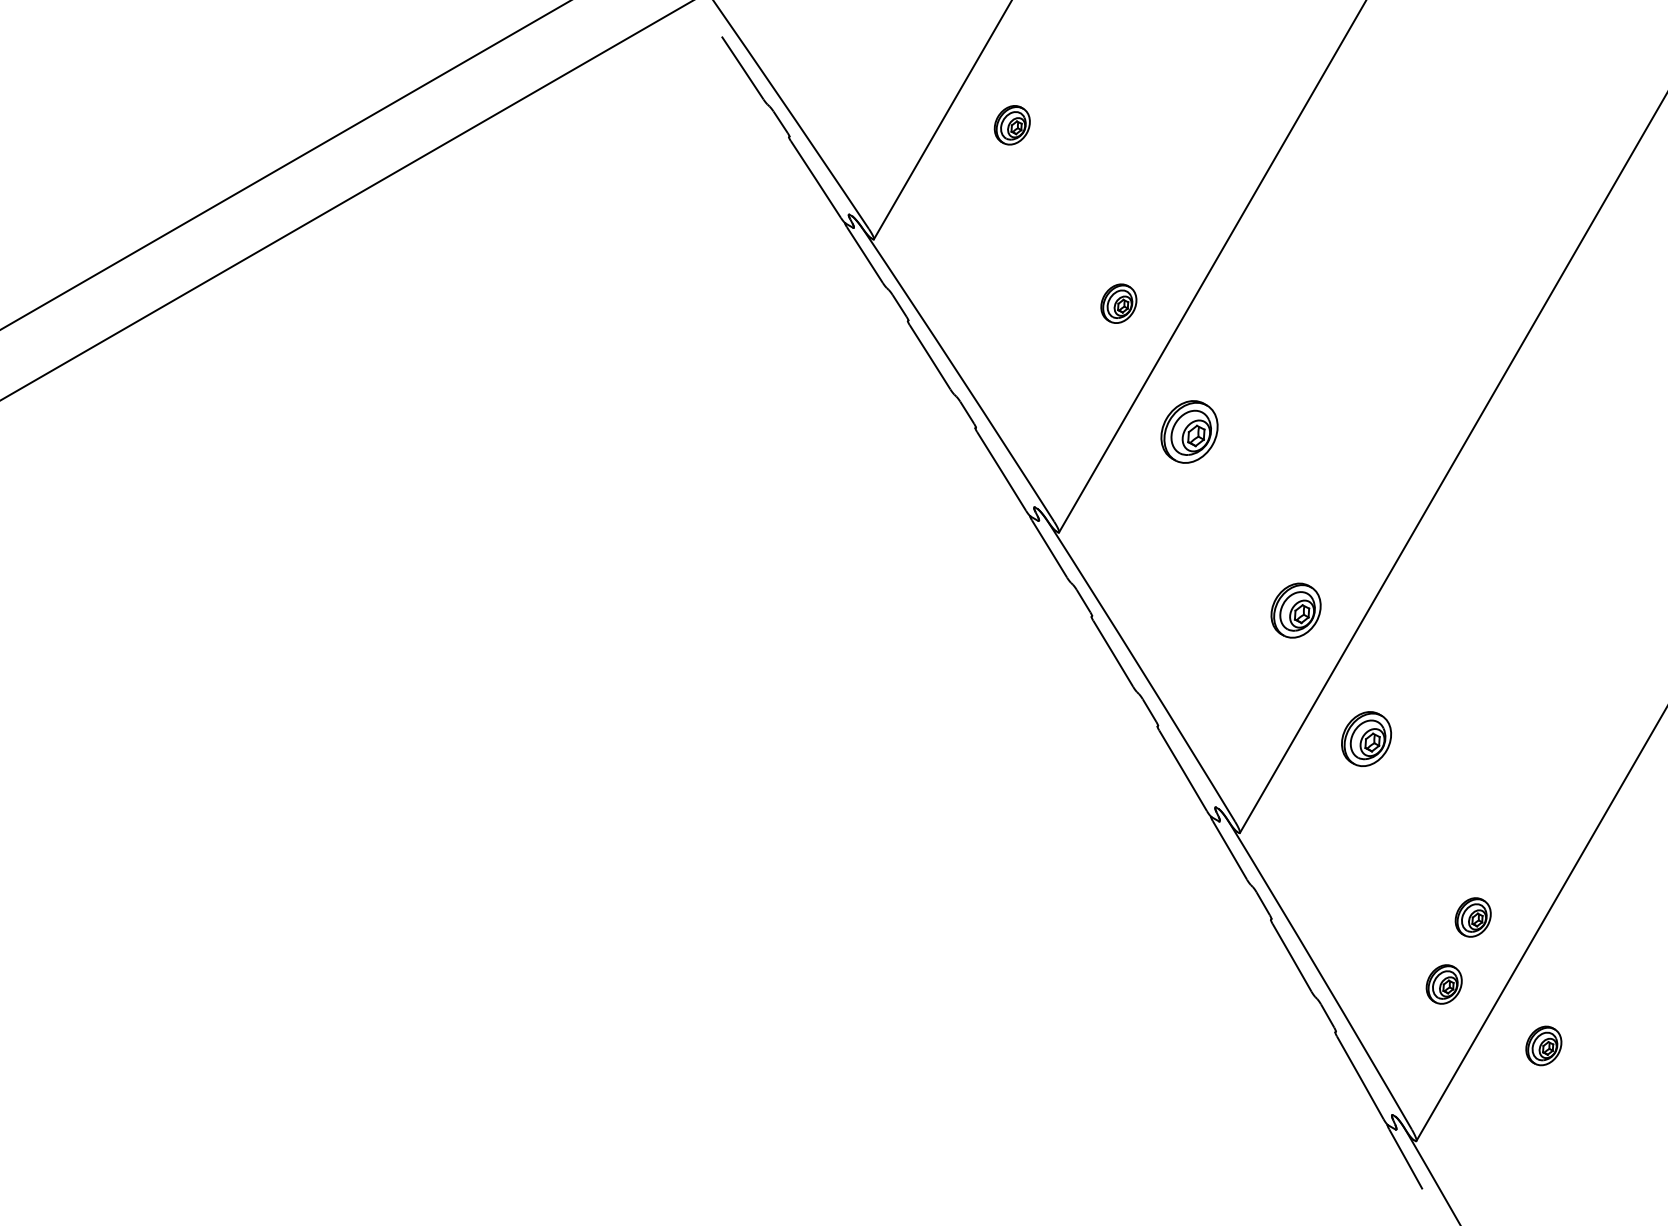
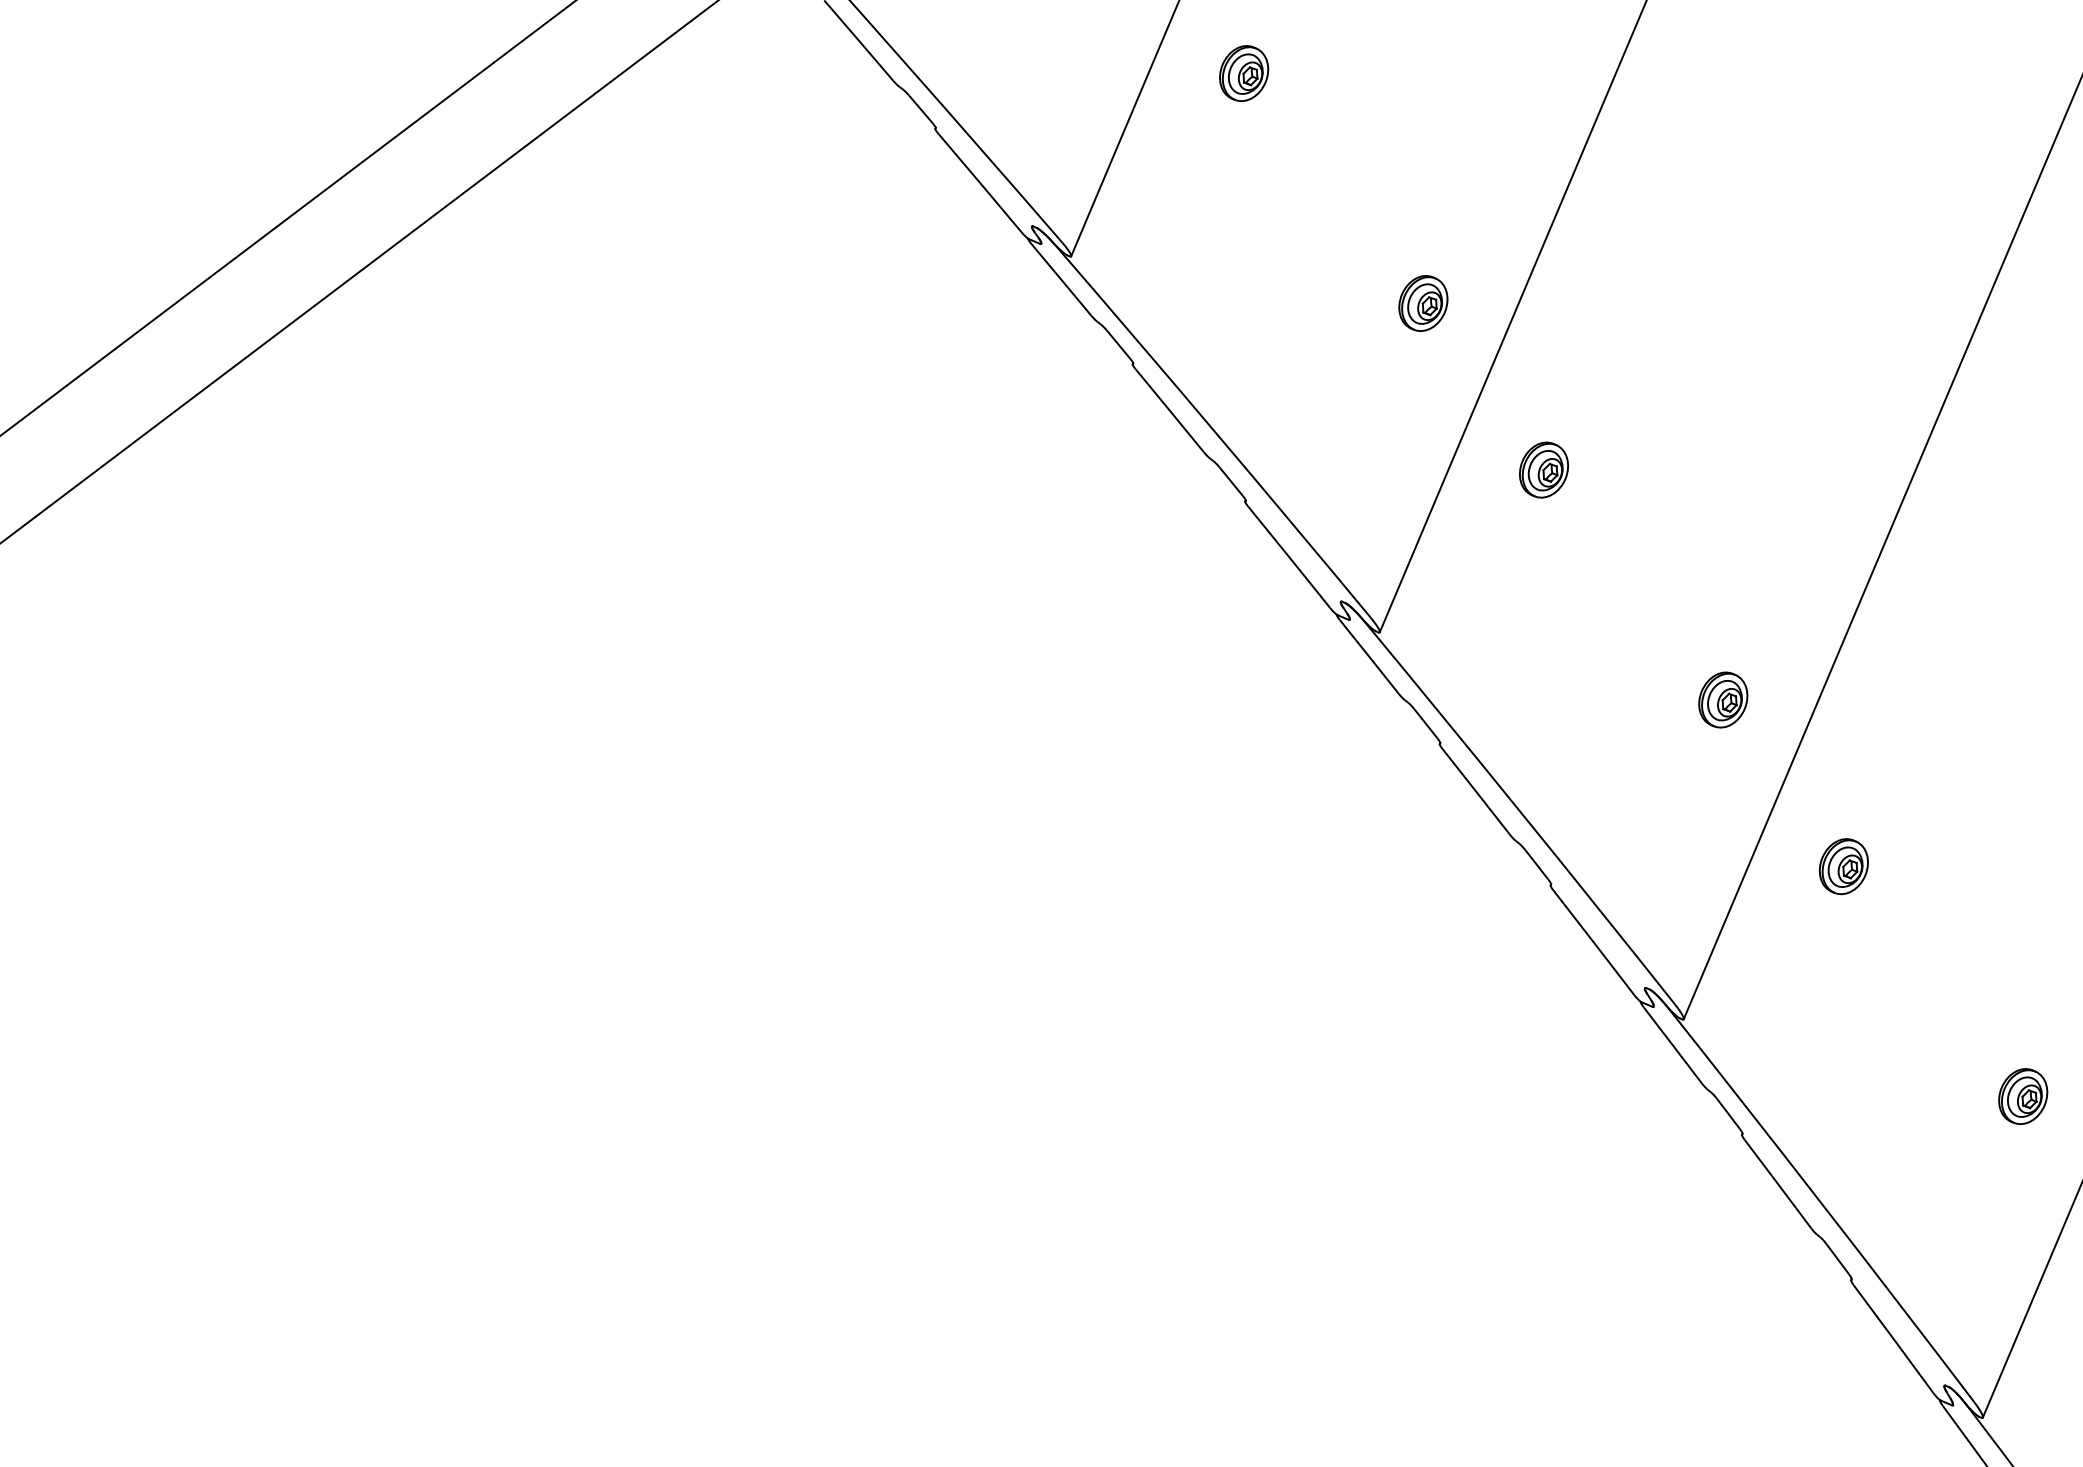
part: (1189, 432) -> (1544, 470), size x0.62
part: (1295, 610) -> (1722, 699), size x0.71
part: (1366, 738) -> (1843, 865), size x0.71
part: (1443, 984) -> (1993, 1195), removed

